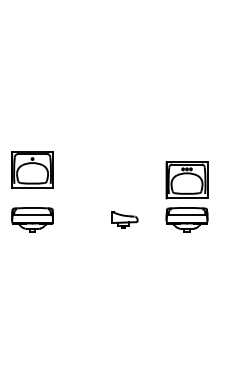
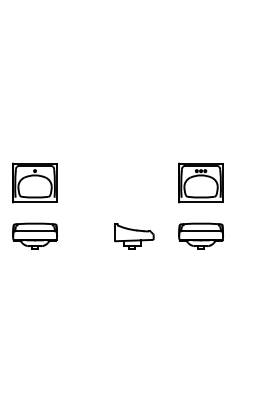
part: (186, 179) -> (200, 182), moved
part: (125, 219) -> (134, 236), size x1.43

